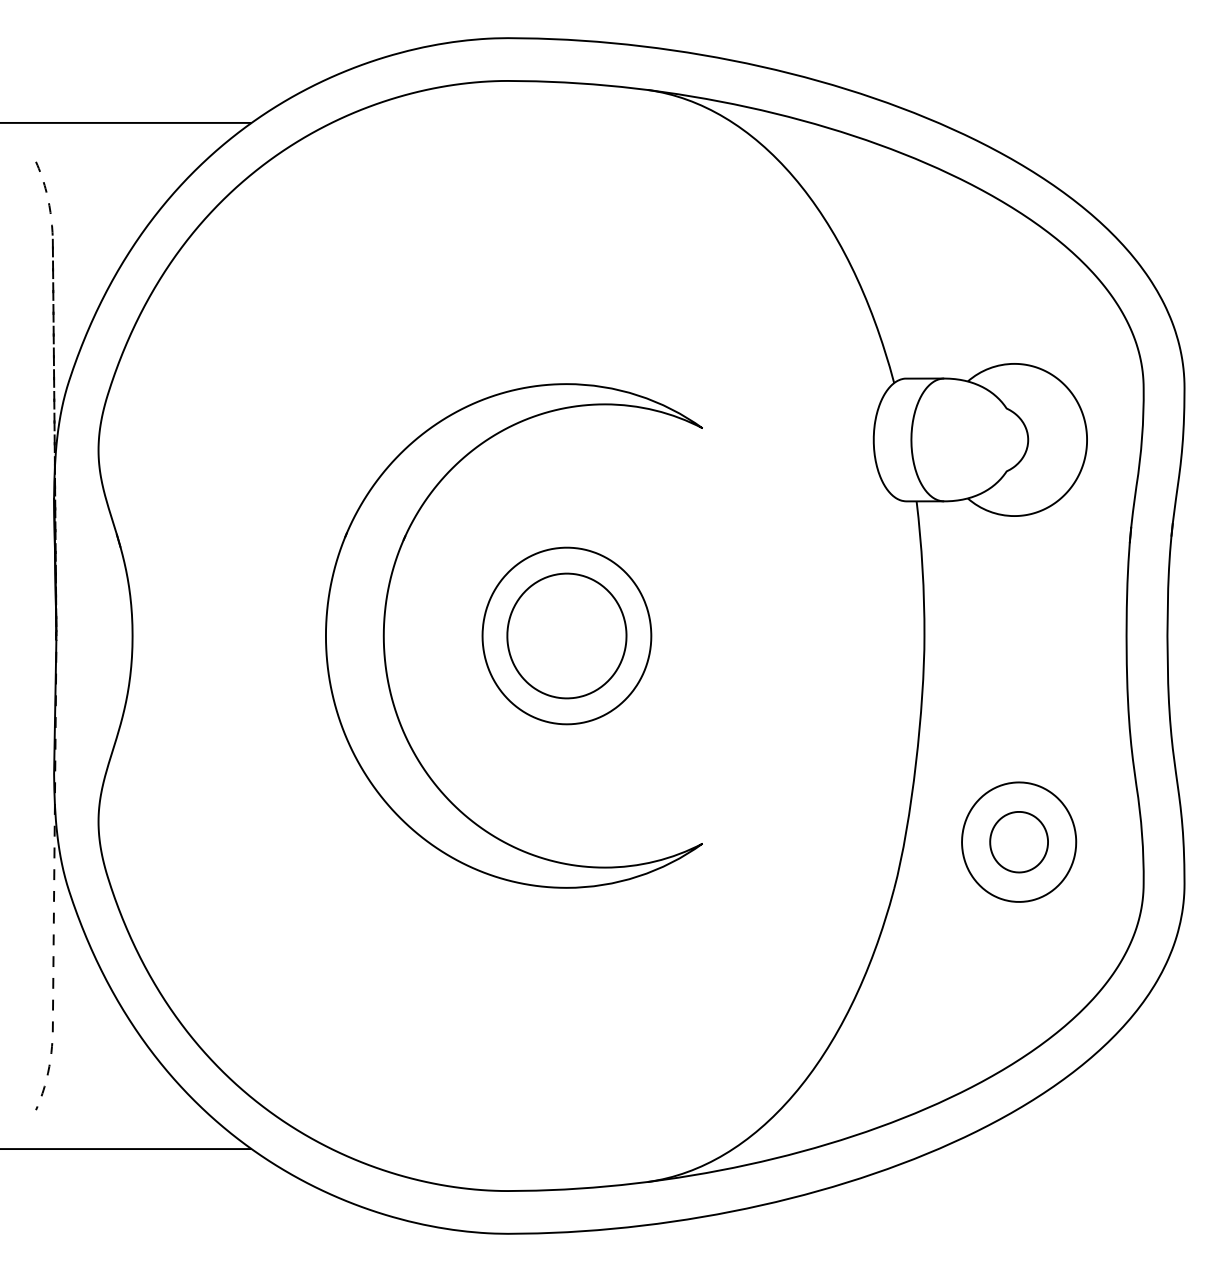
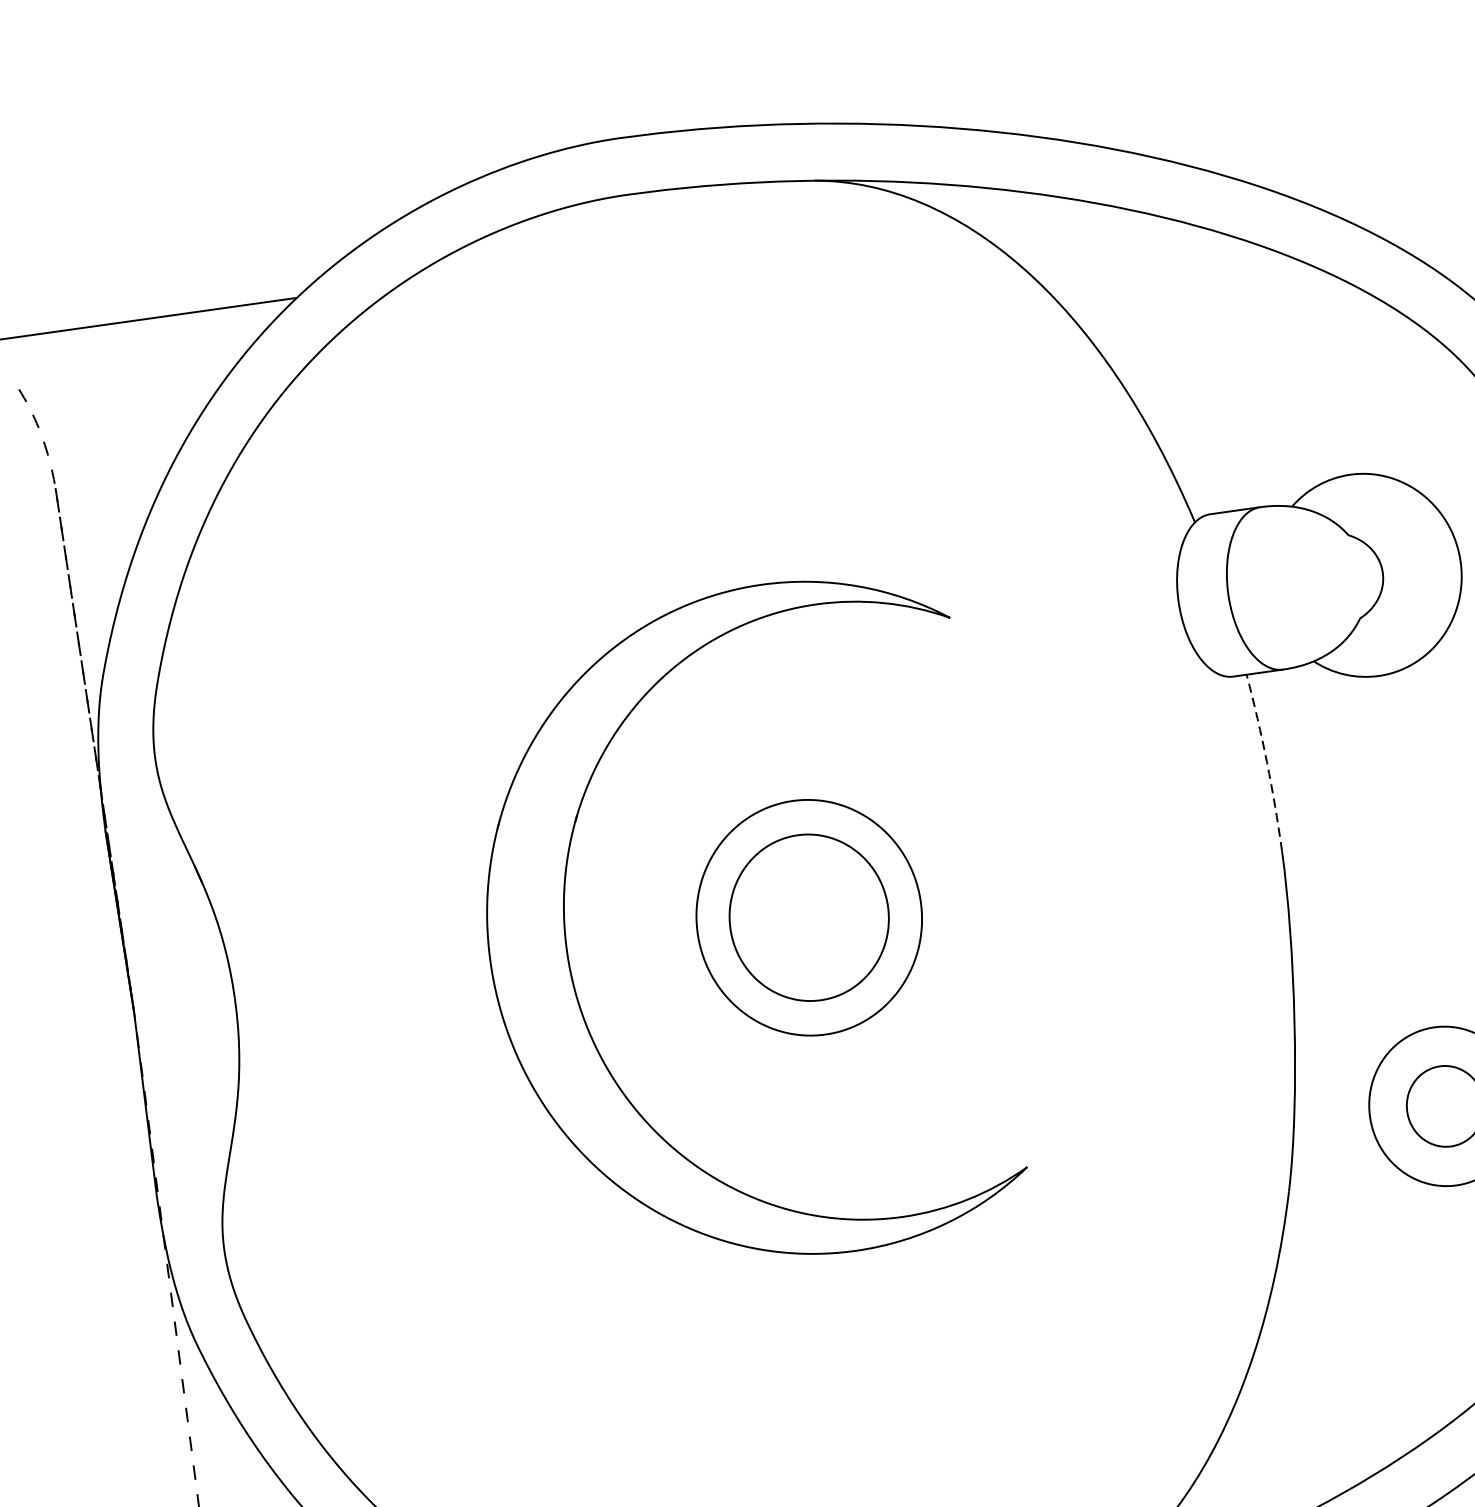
arc: (922, 568) -> (1266, 762), solid -> dashed

